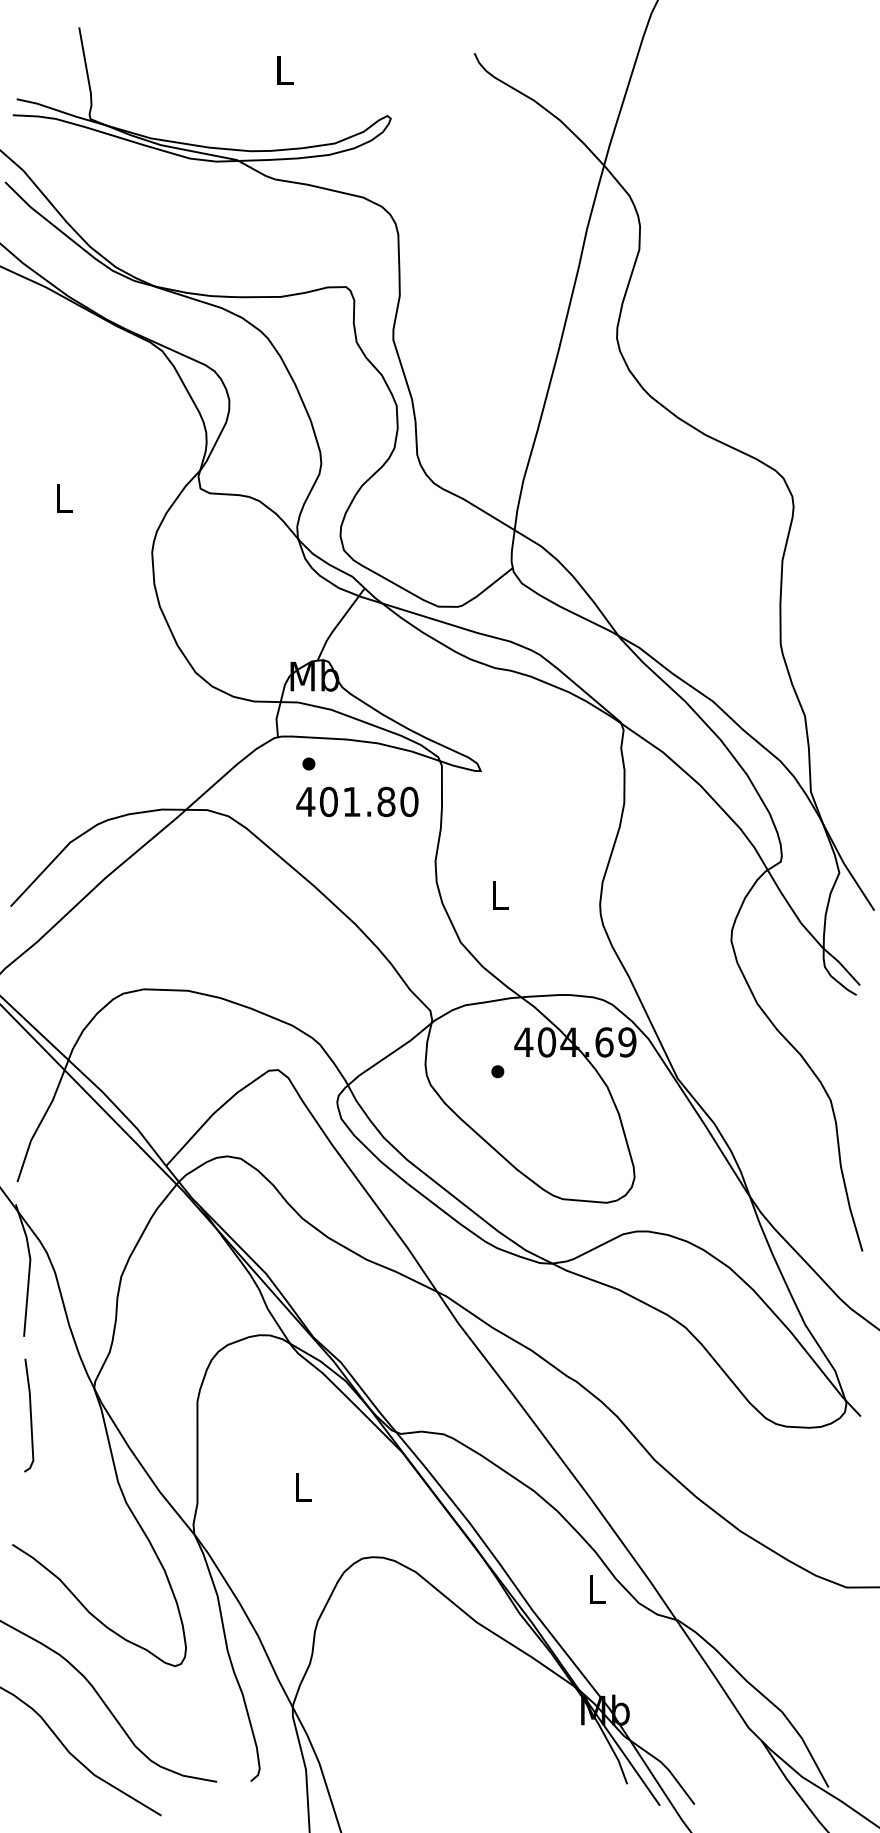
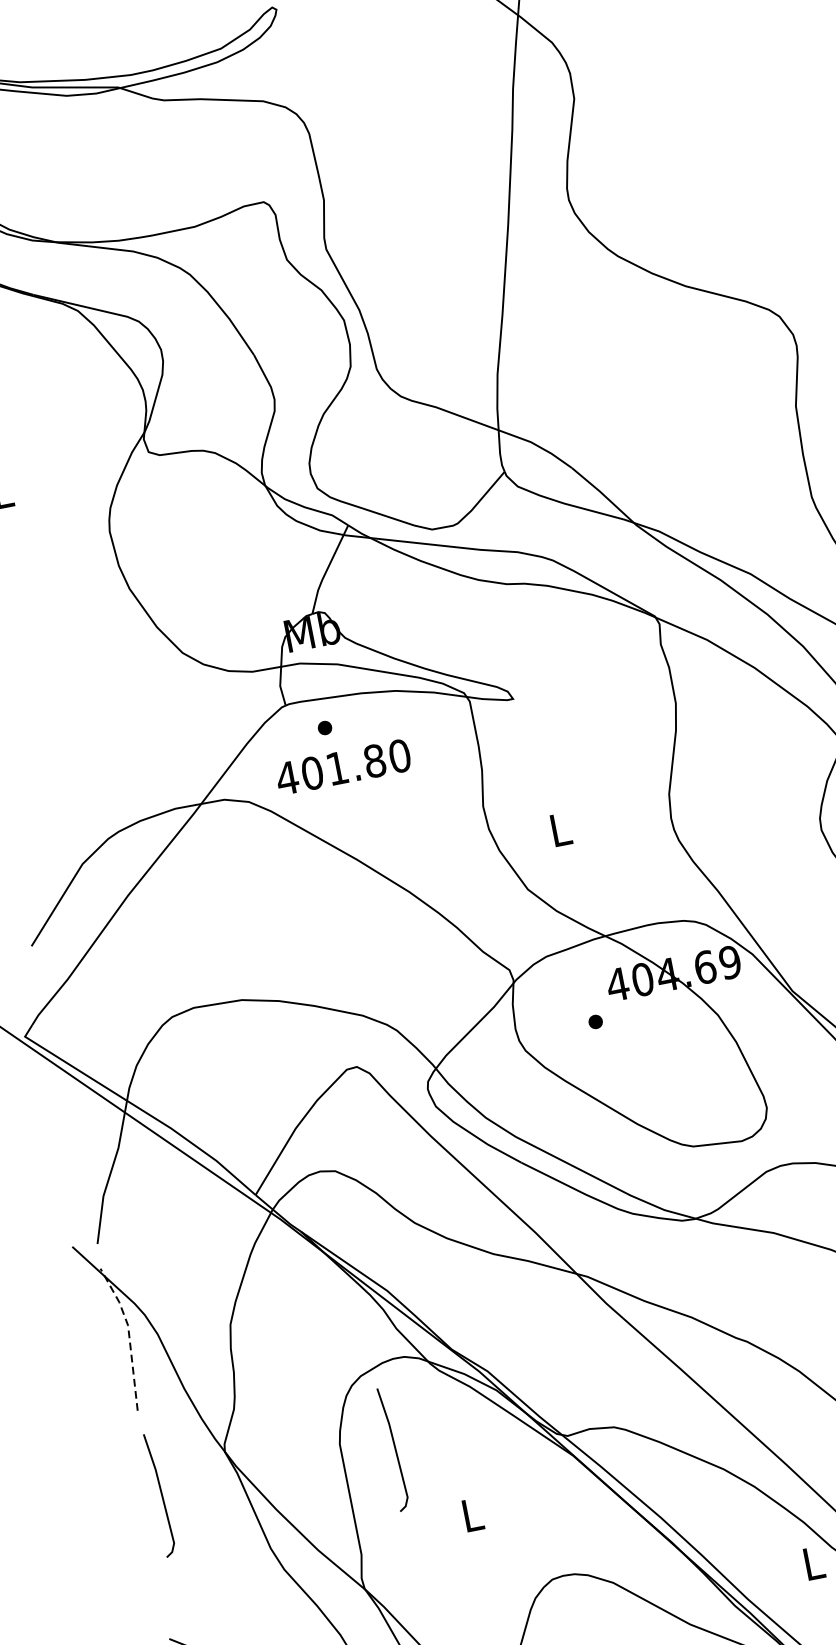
text: (357, 801) -> (343, 766), moved
line: (29, 1268) -> (129, 1335), solid -> dashed
line: (245, 1415) -> (394, 1449), added

